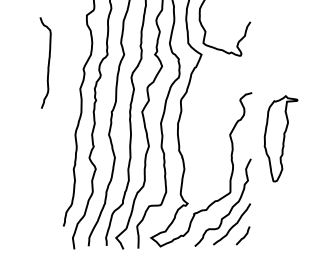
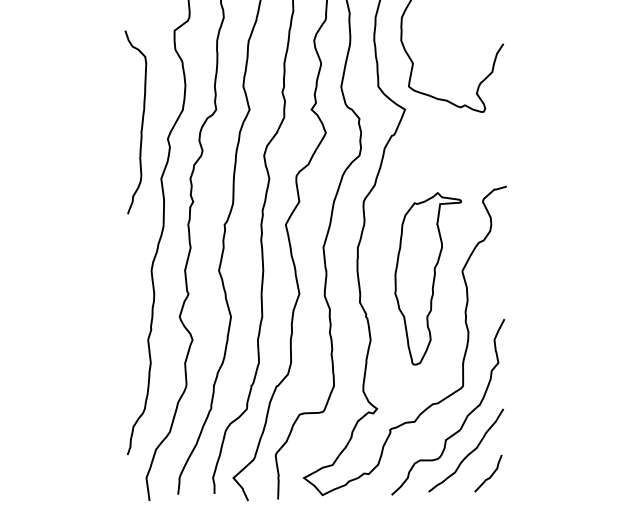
curve: (47, 64) -> (139, 125), moved
part: (280, 138) -> (427, 278), moved

